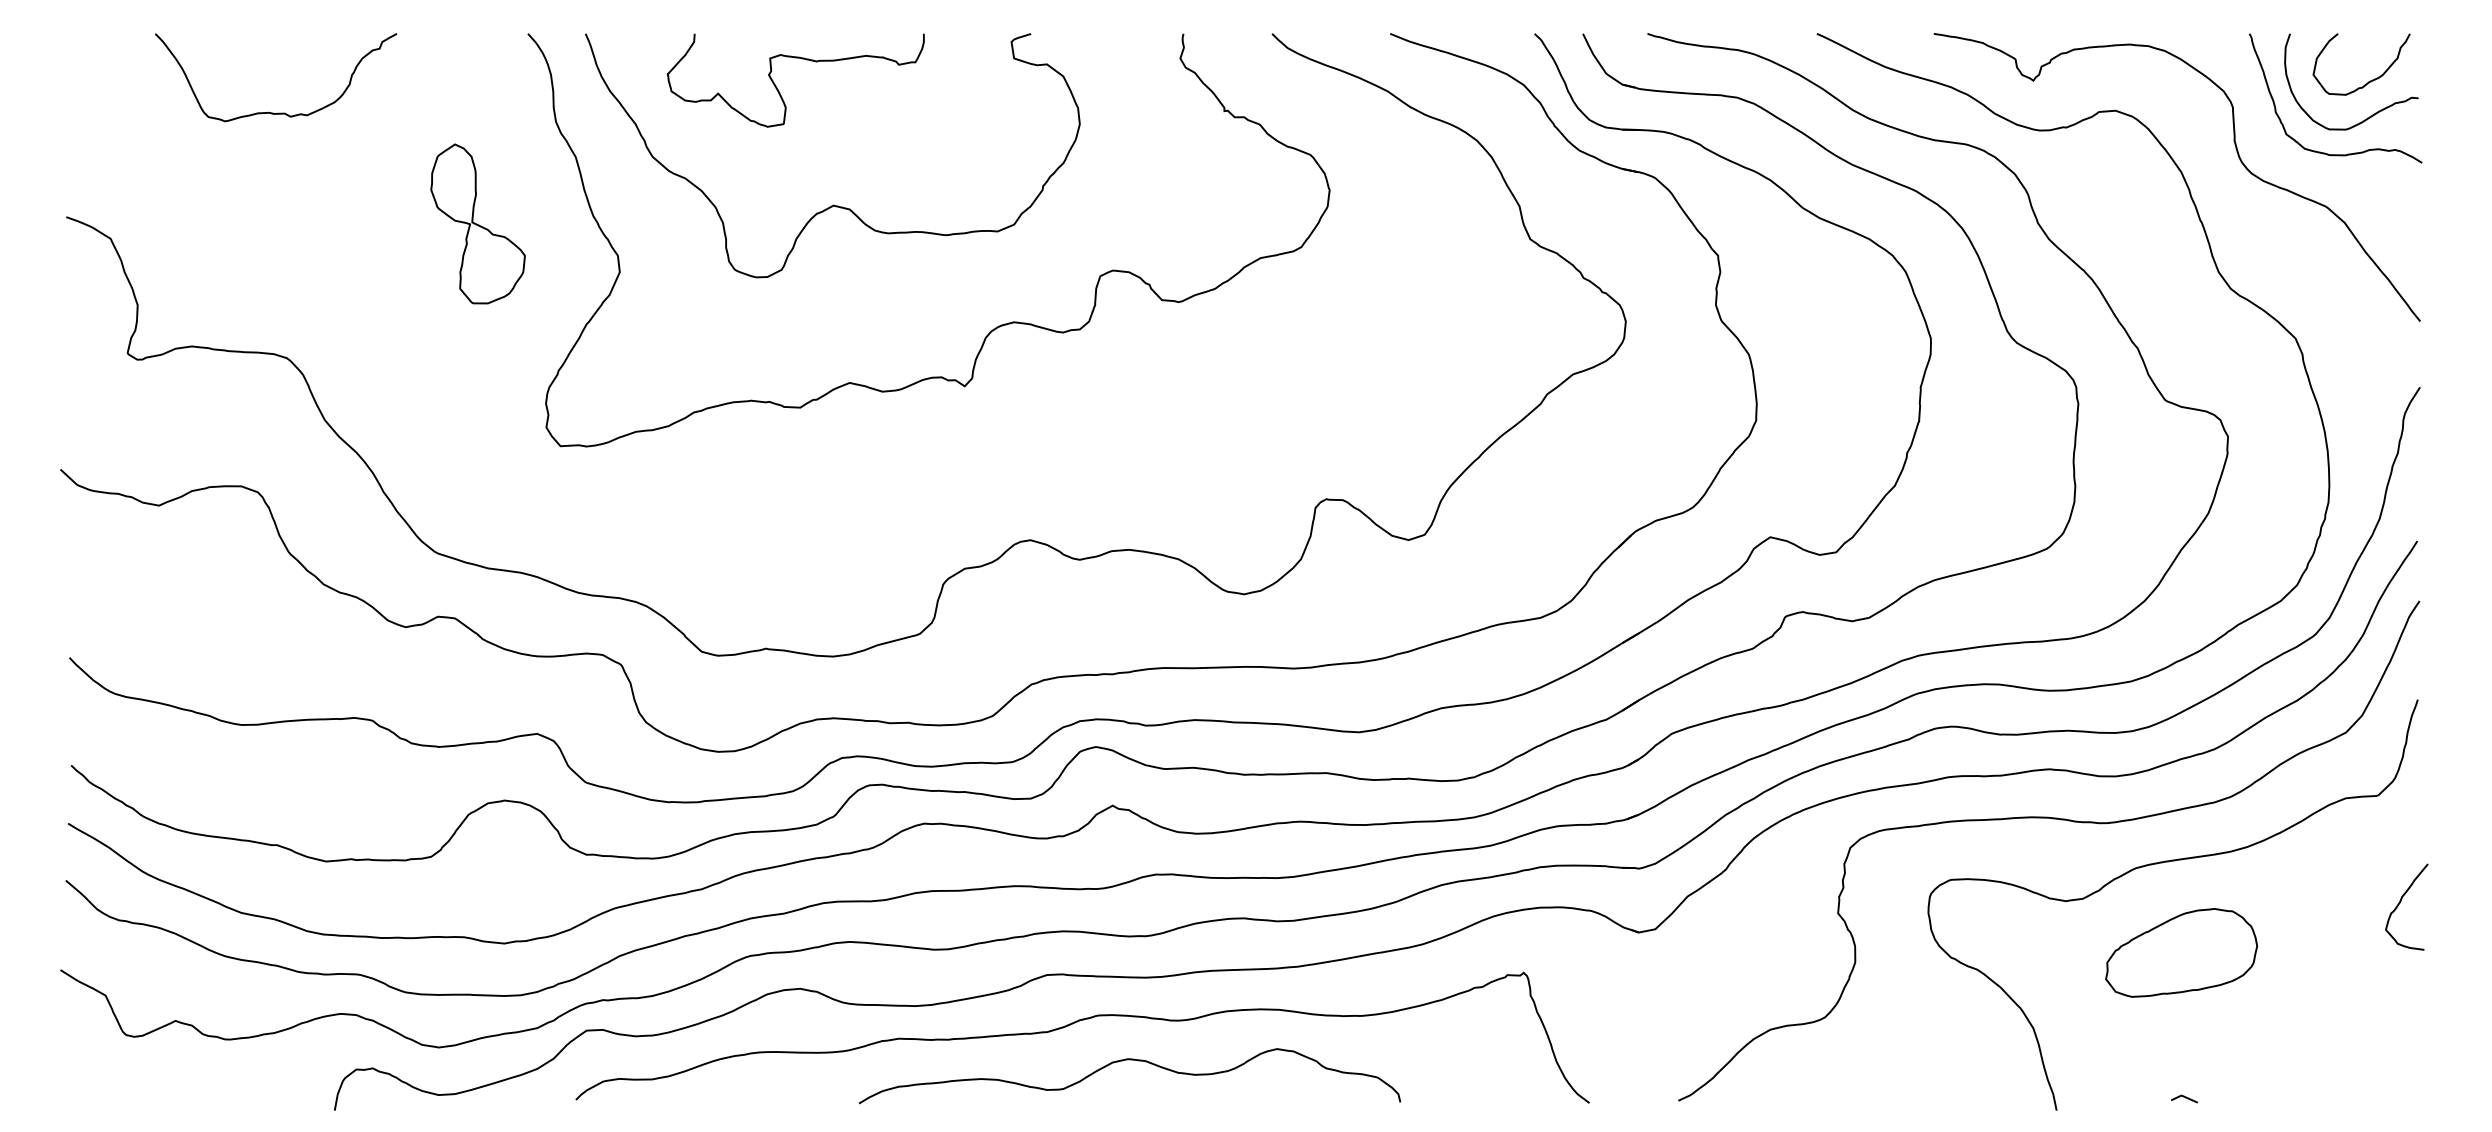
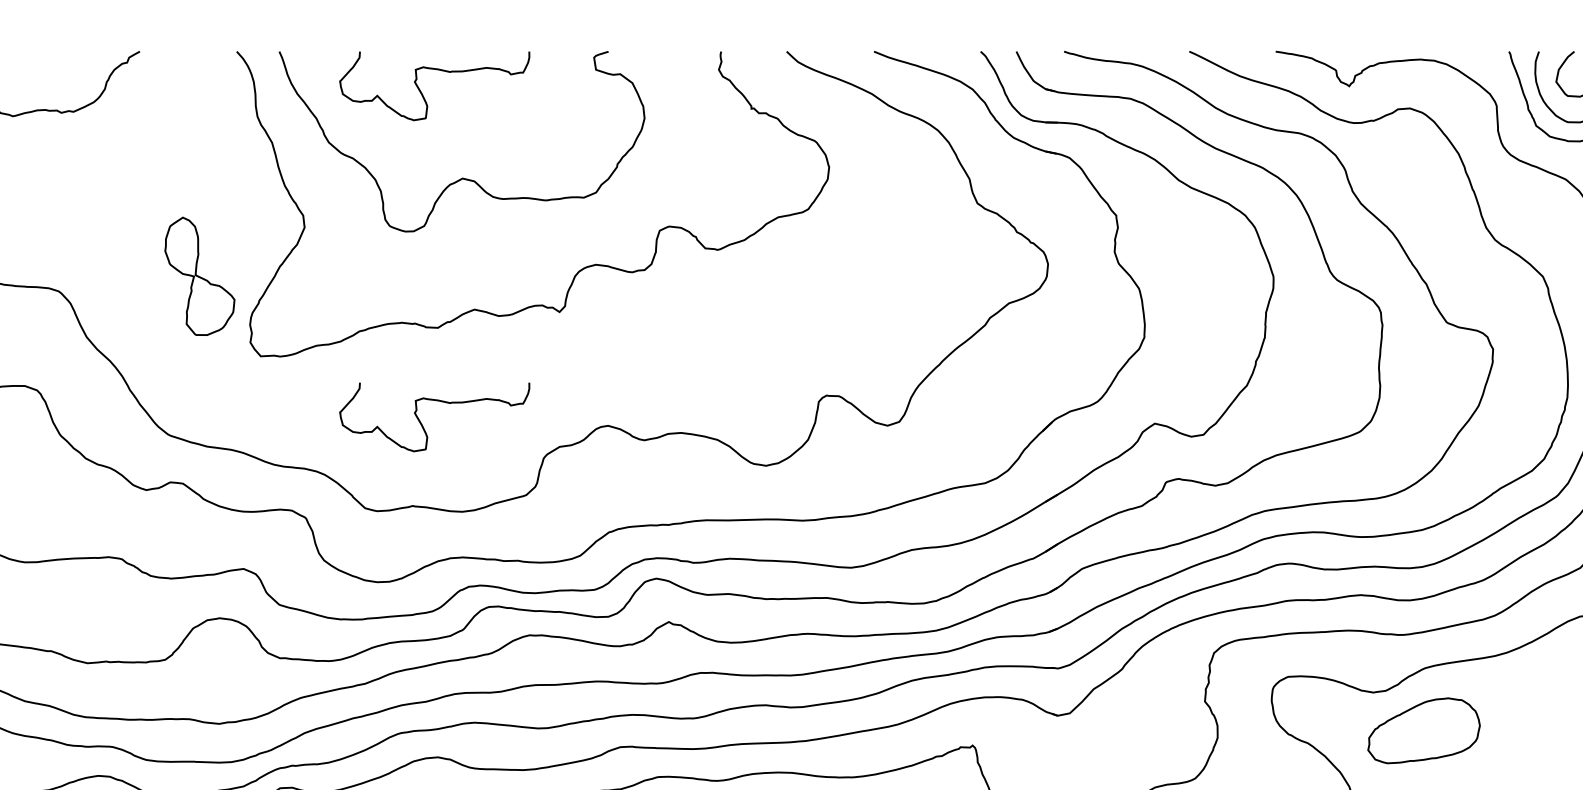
part: (477, 223) -> (199, 276), moved
curve: (778, 537) -> (421, 423), added
part: (2181, 952) -> (1424, 730), moved

